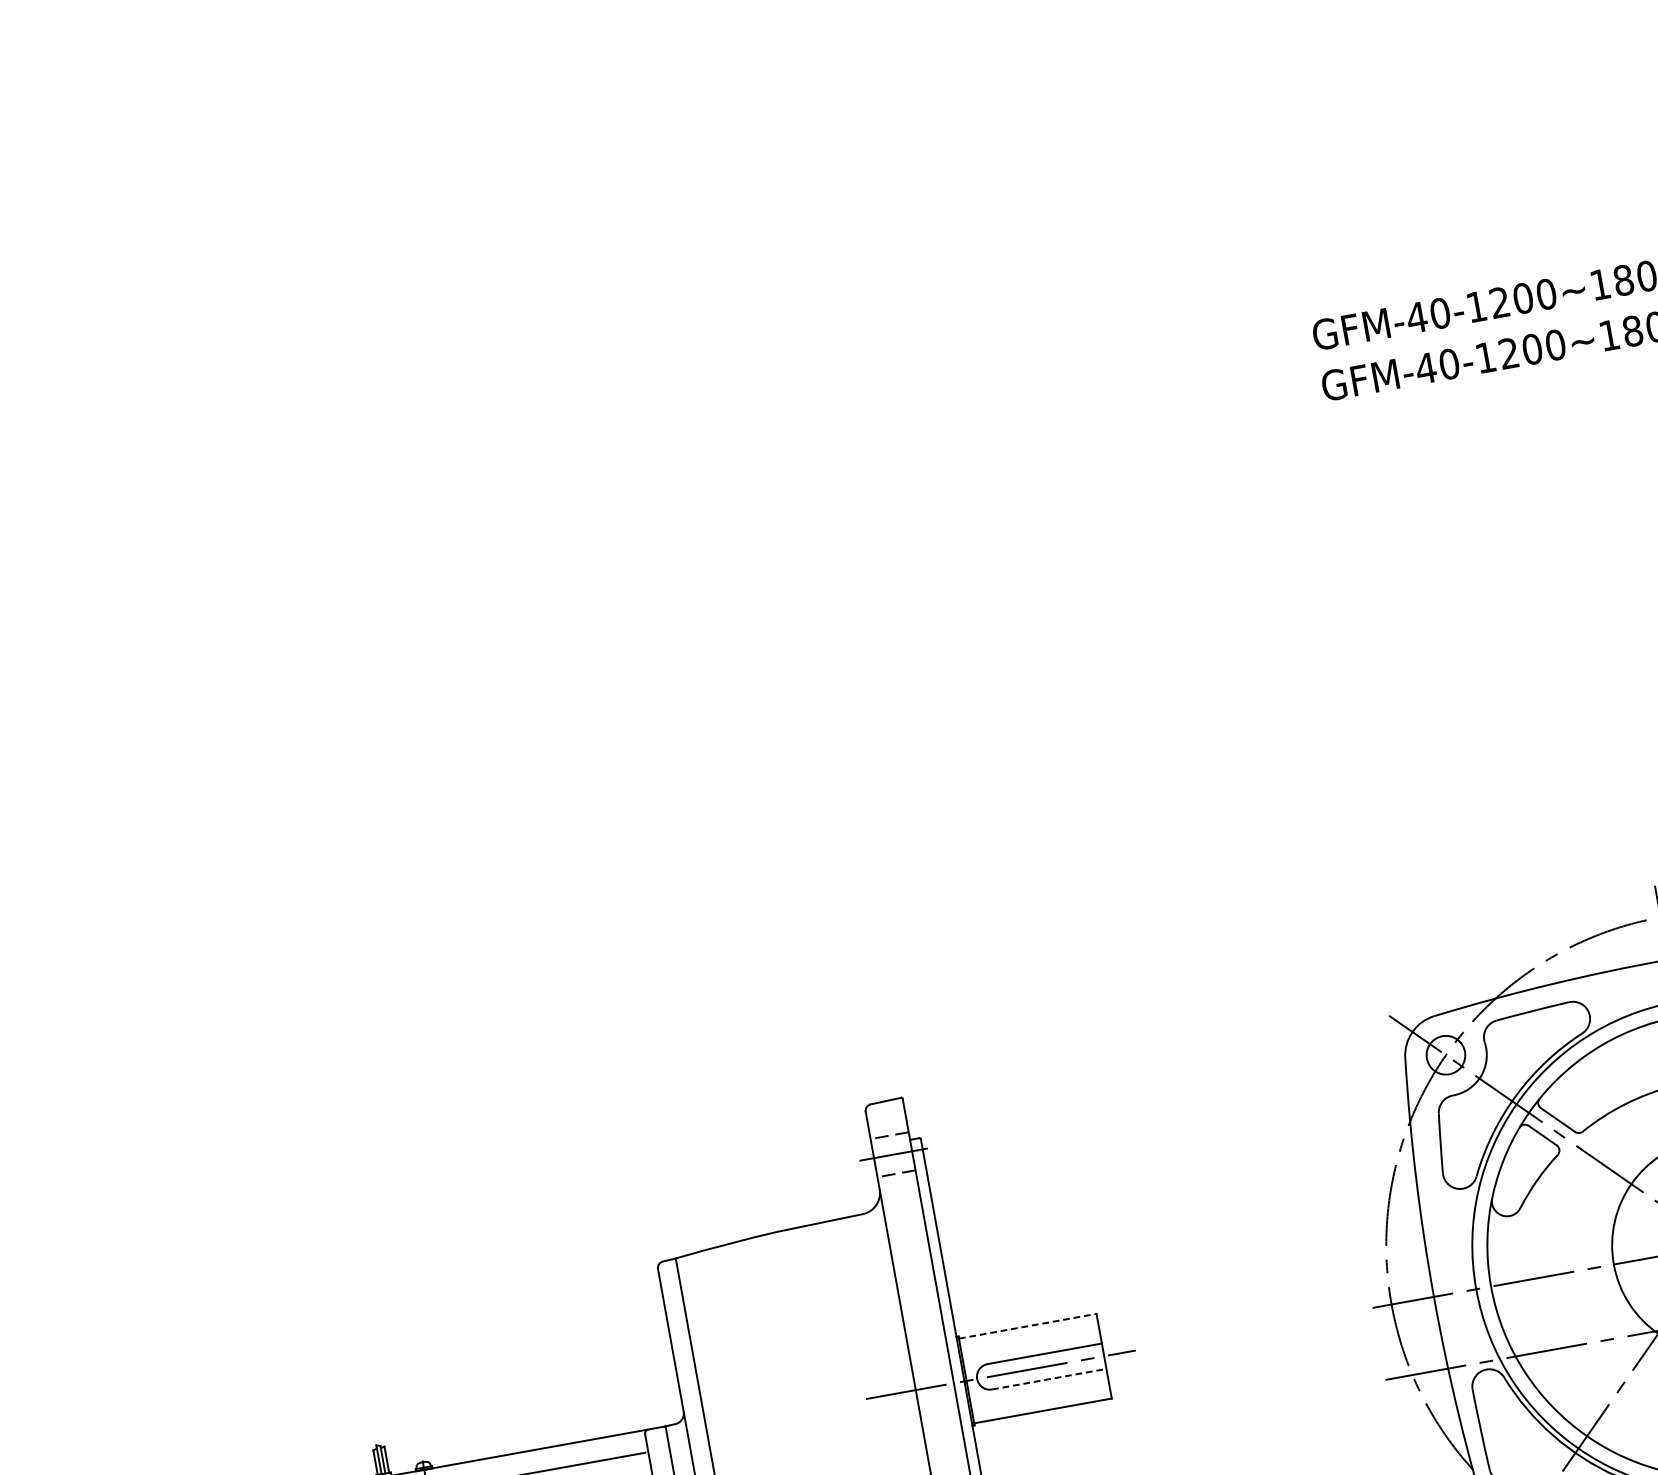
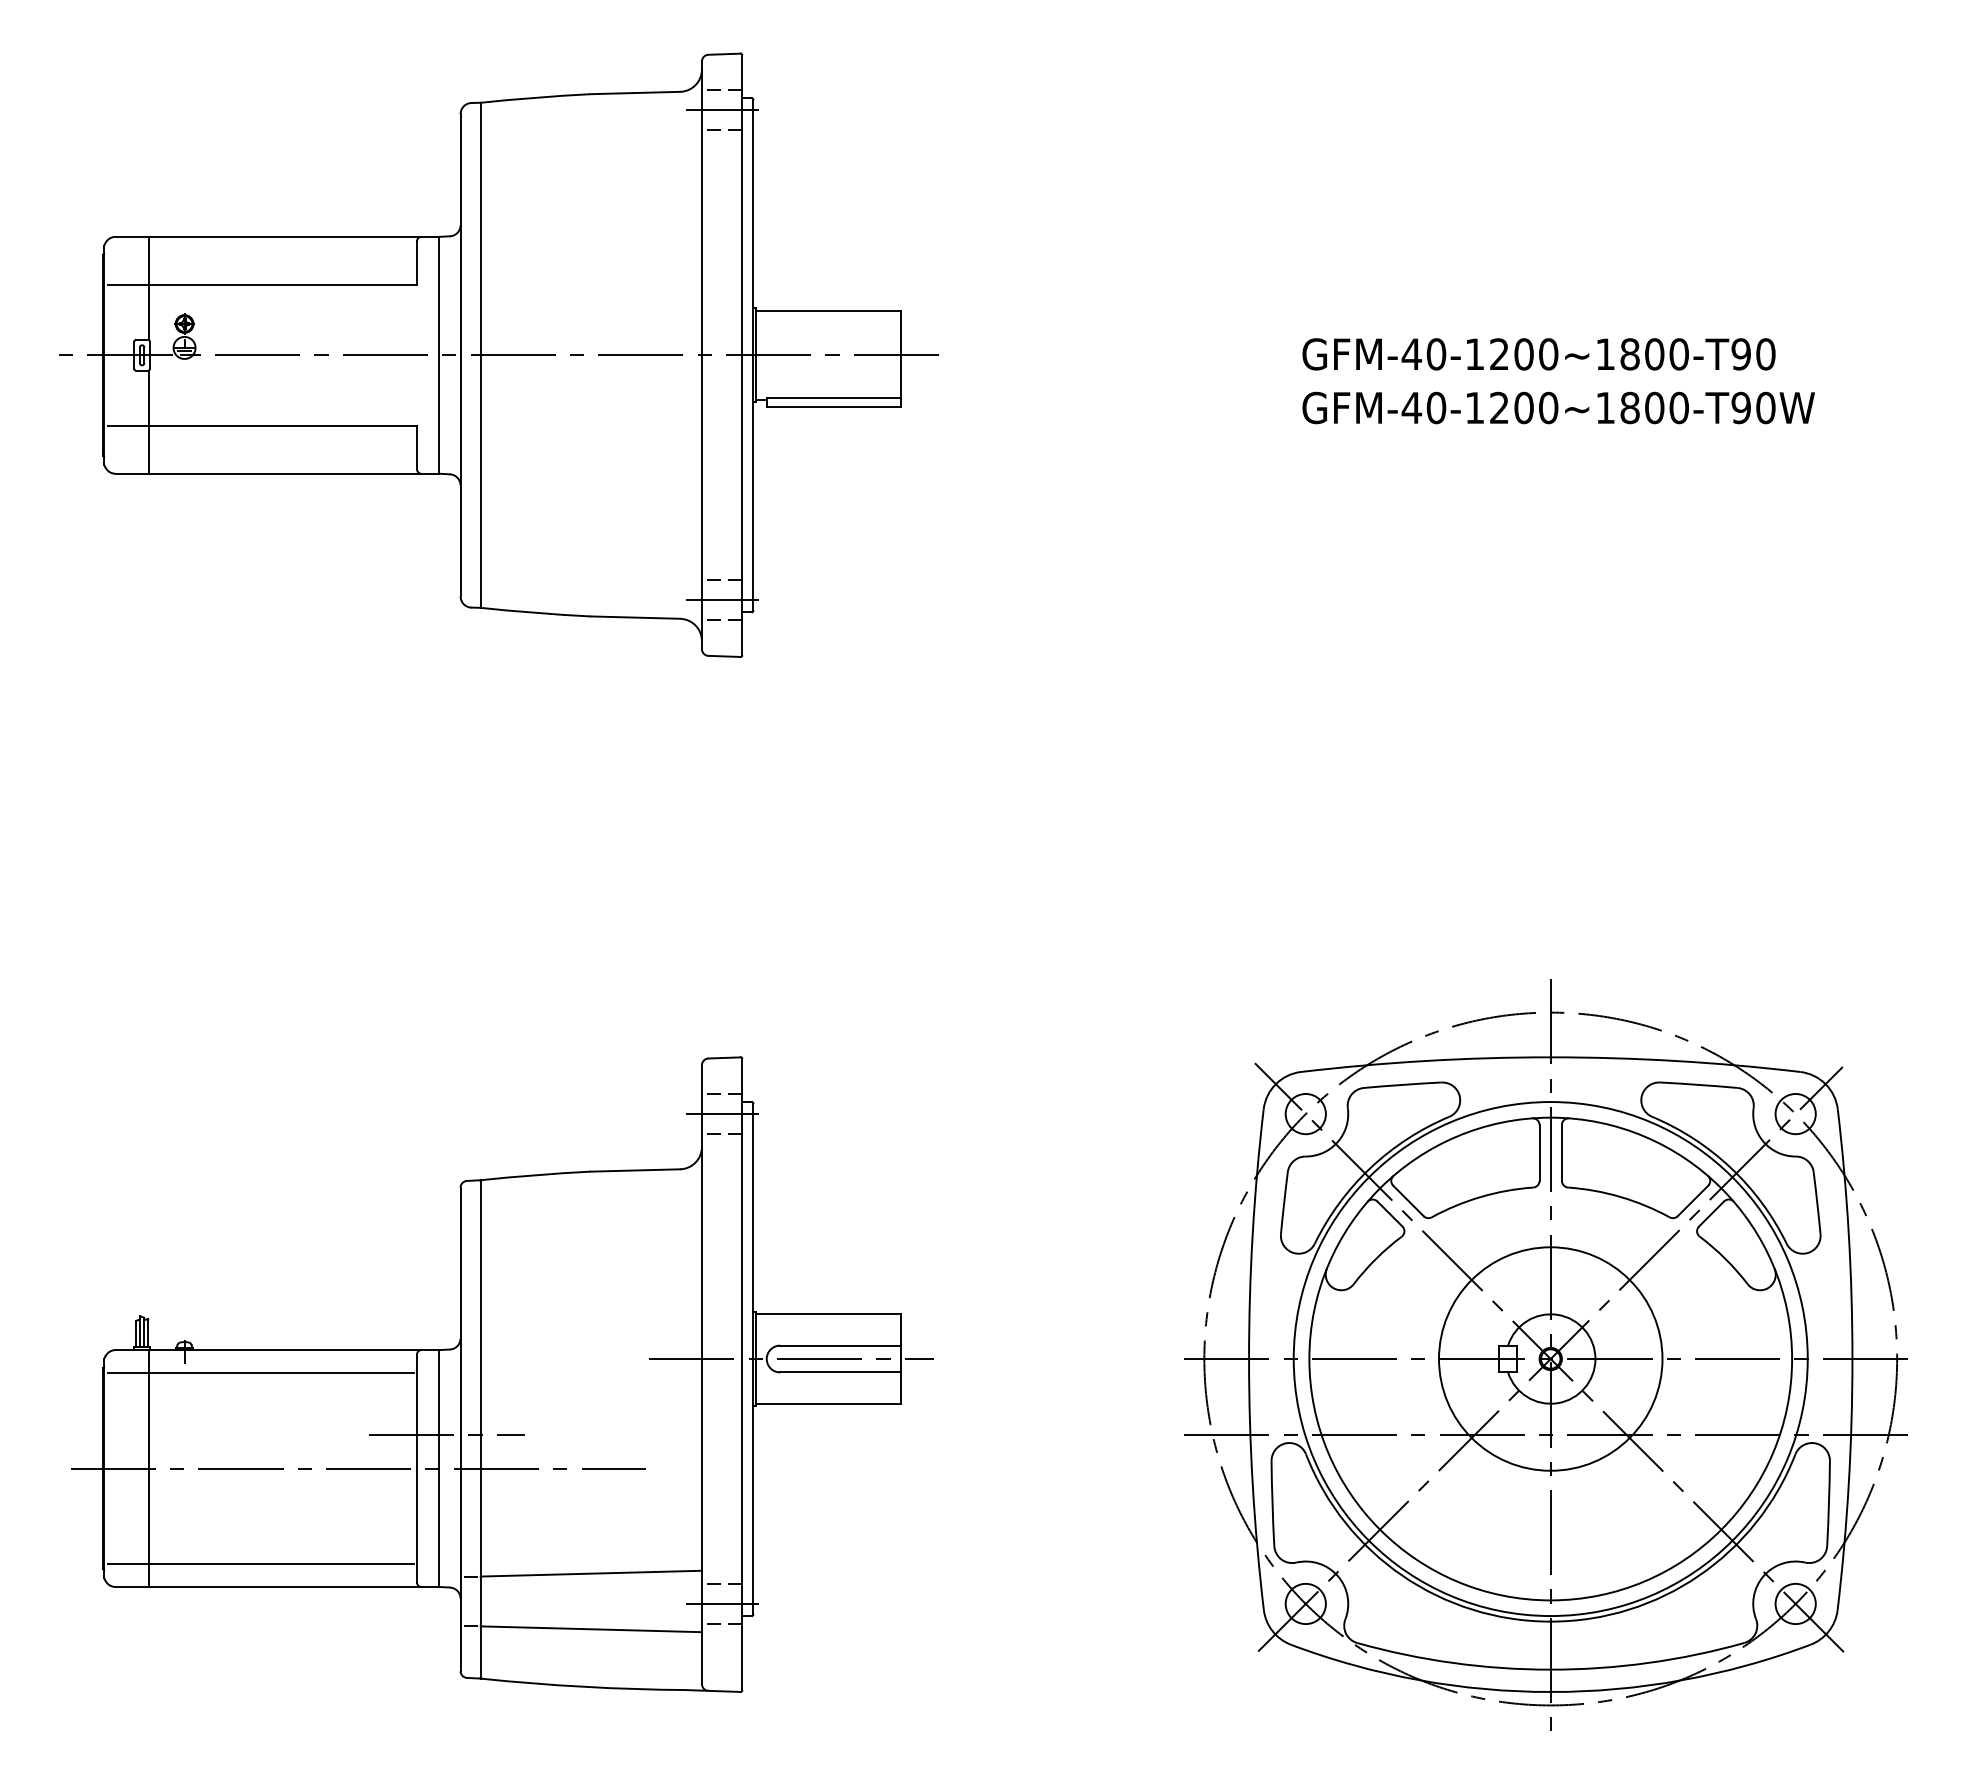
part: (551, 473) -> (498, 354), added
line: (1028, 1326) -> (828, 1314), dashed -> solid
line: (1050, 1379) -> (841, 1372), dashed -> solid

